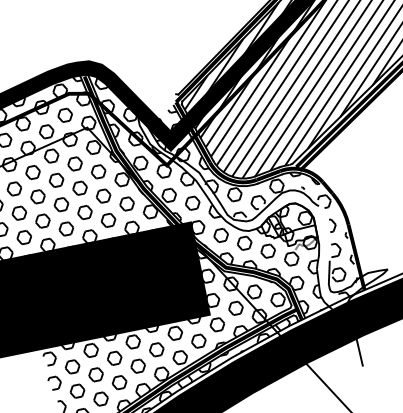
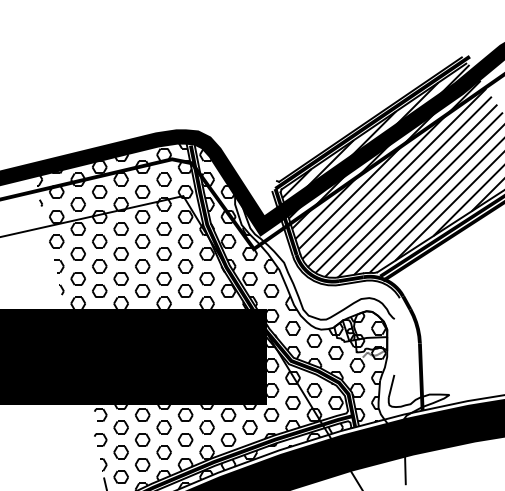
hatch: (253, 203) -> (331, 303), removed

